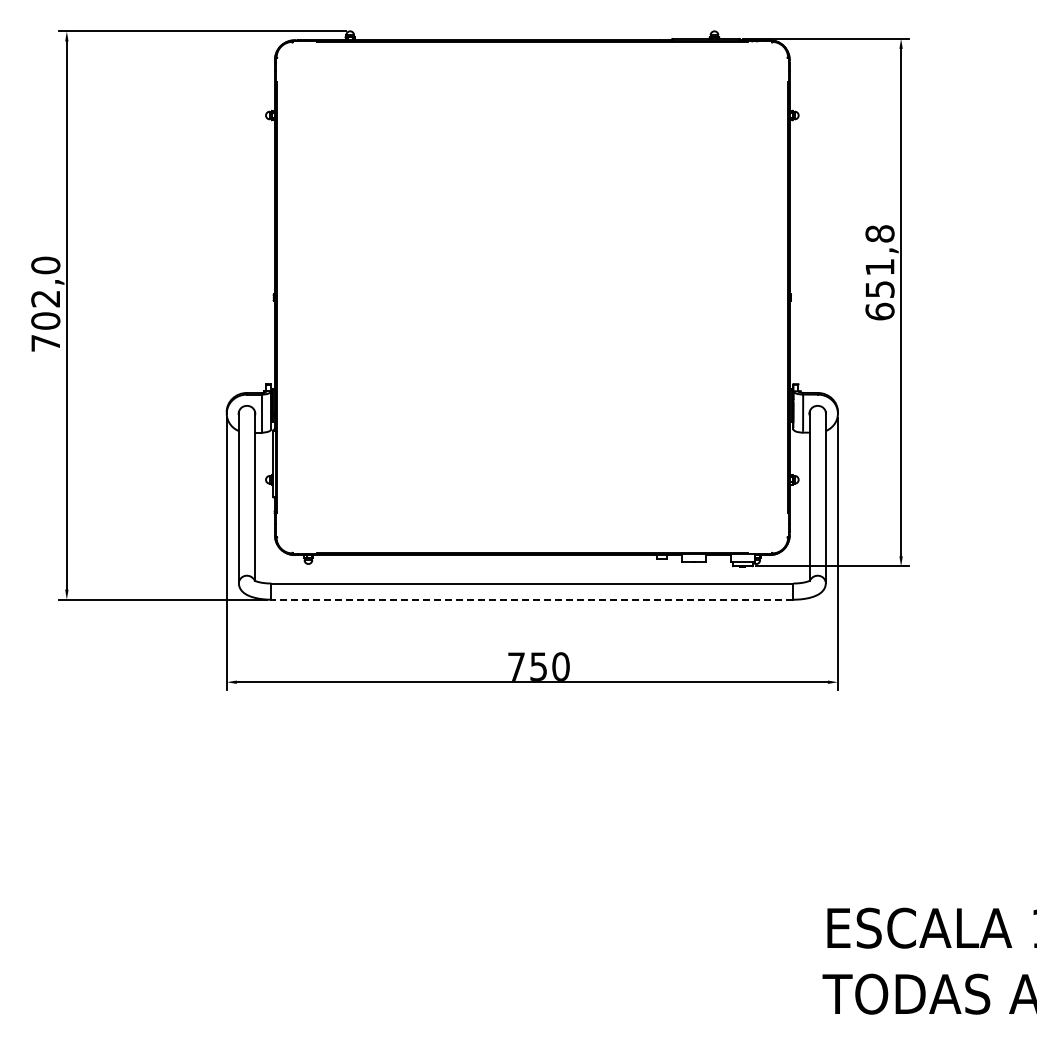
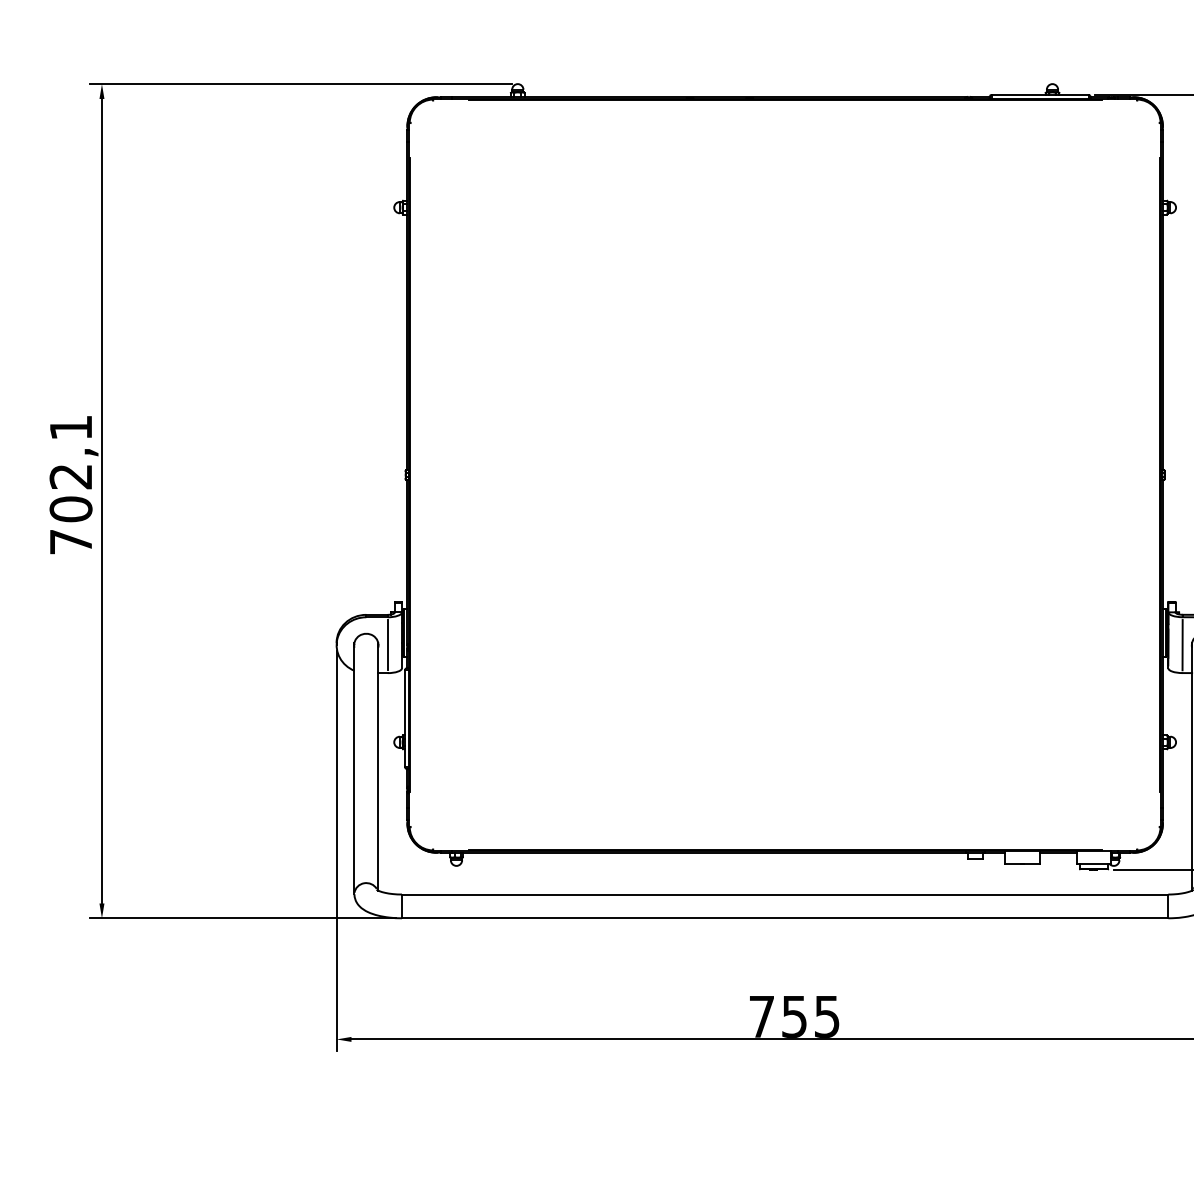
text: (45, 265) -> (70, 427), 702,0 -> 702,1
line: (531, 599) -> (783, 917), dashed -> solid
text: (560, 666) -> (826, 1016), 750 -> 755

